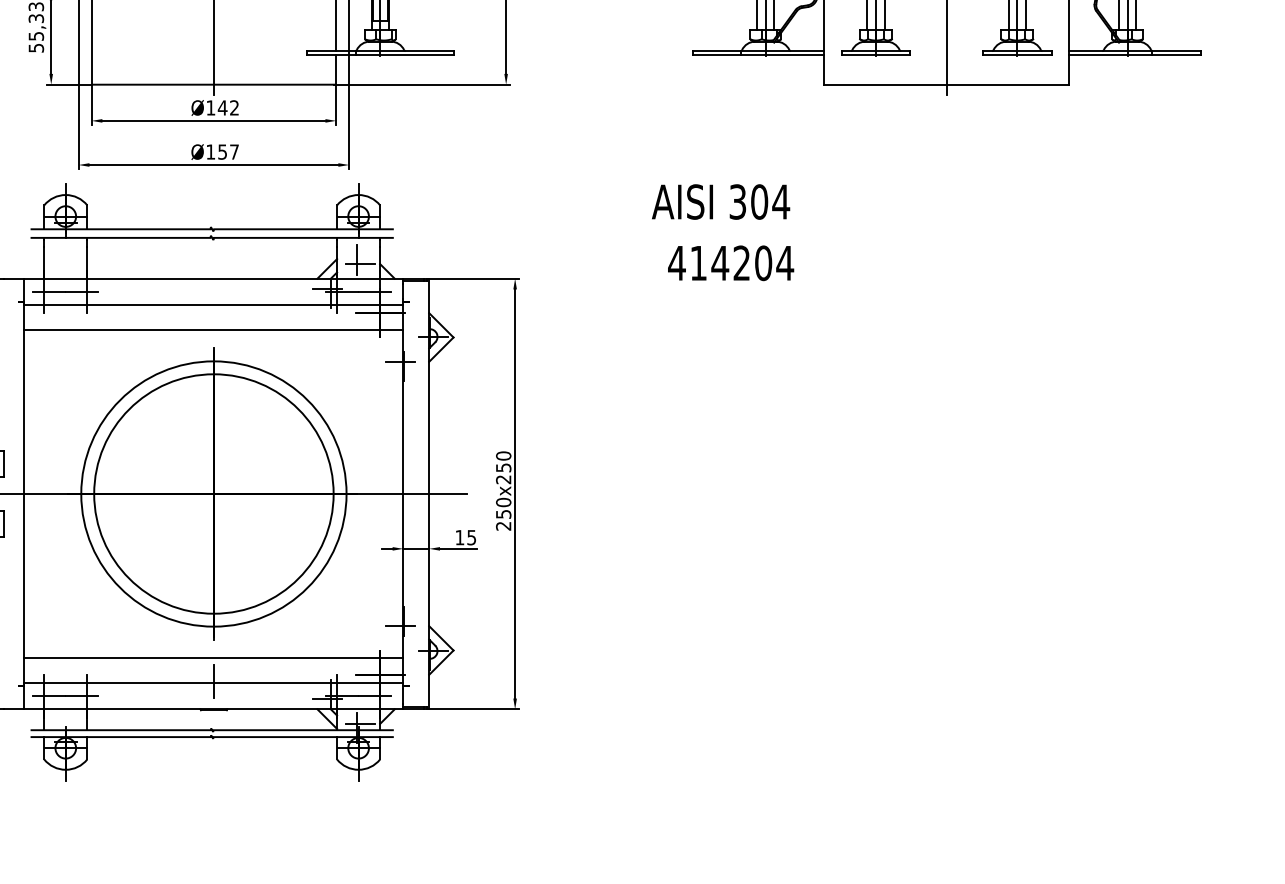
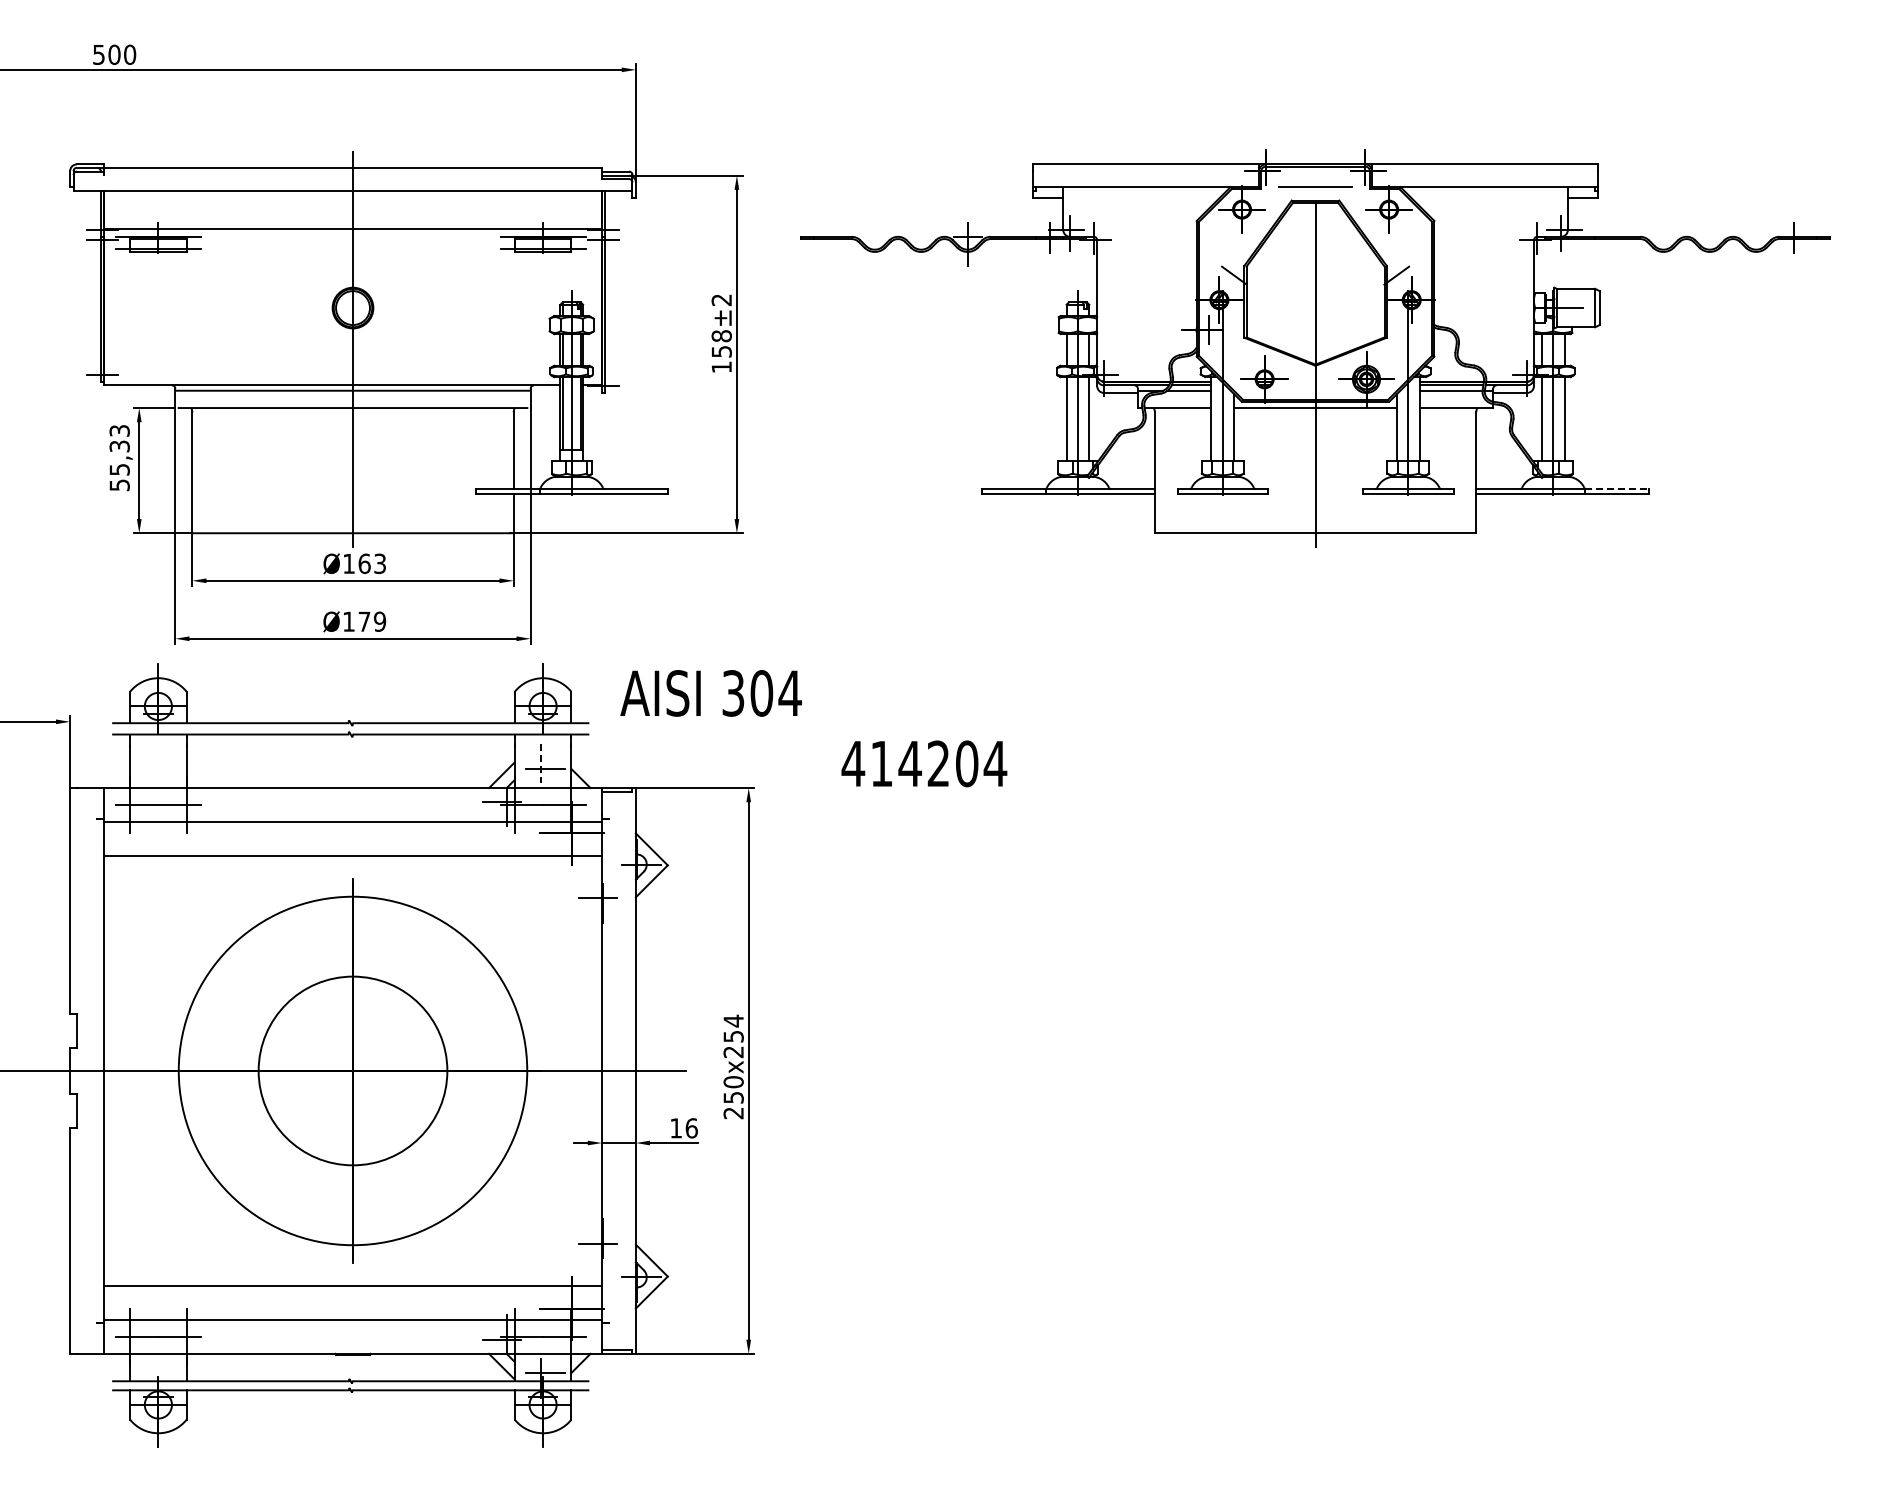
line: (1176, 51) -> (1617, 489), solid -> dashed
text: (227, 107) -> (371, 563), 142 -> 163
text: (228, 151) -> (372, 621), 157 -> 179
text: (720, 202) -> (710, 693), moved
line: (356, 259) -> (540, 763), solid -> dashed
text: (731, 263) -> (924, 763), moved
text: (503, 455) -> (733, 1020), x250 -> x254
circle: (213, 493) -> (352, 1070), size x0.6
text: (471, 537) -> (691, 1128), 15 -> 16
line: (214, 680) -> (353, 1316), removed

